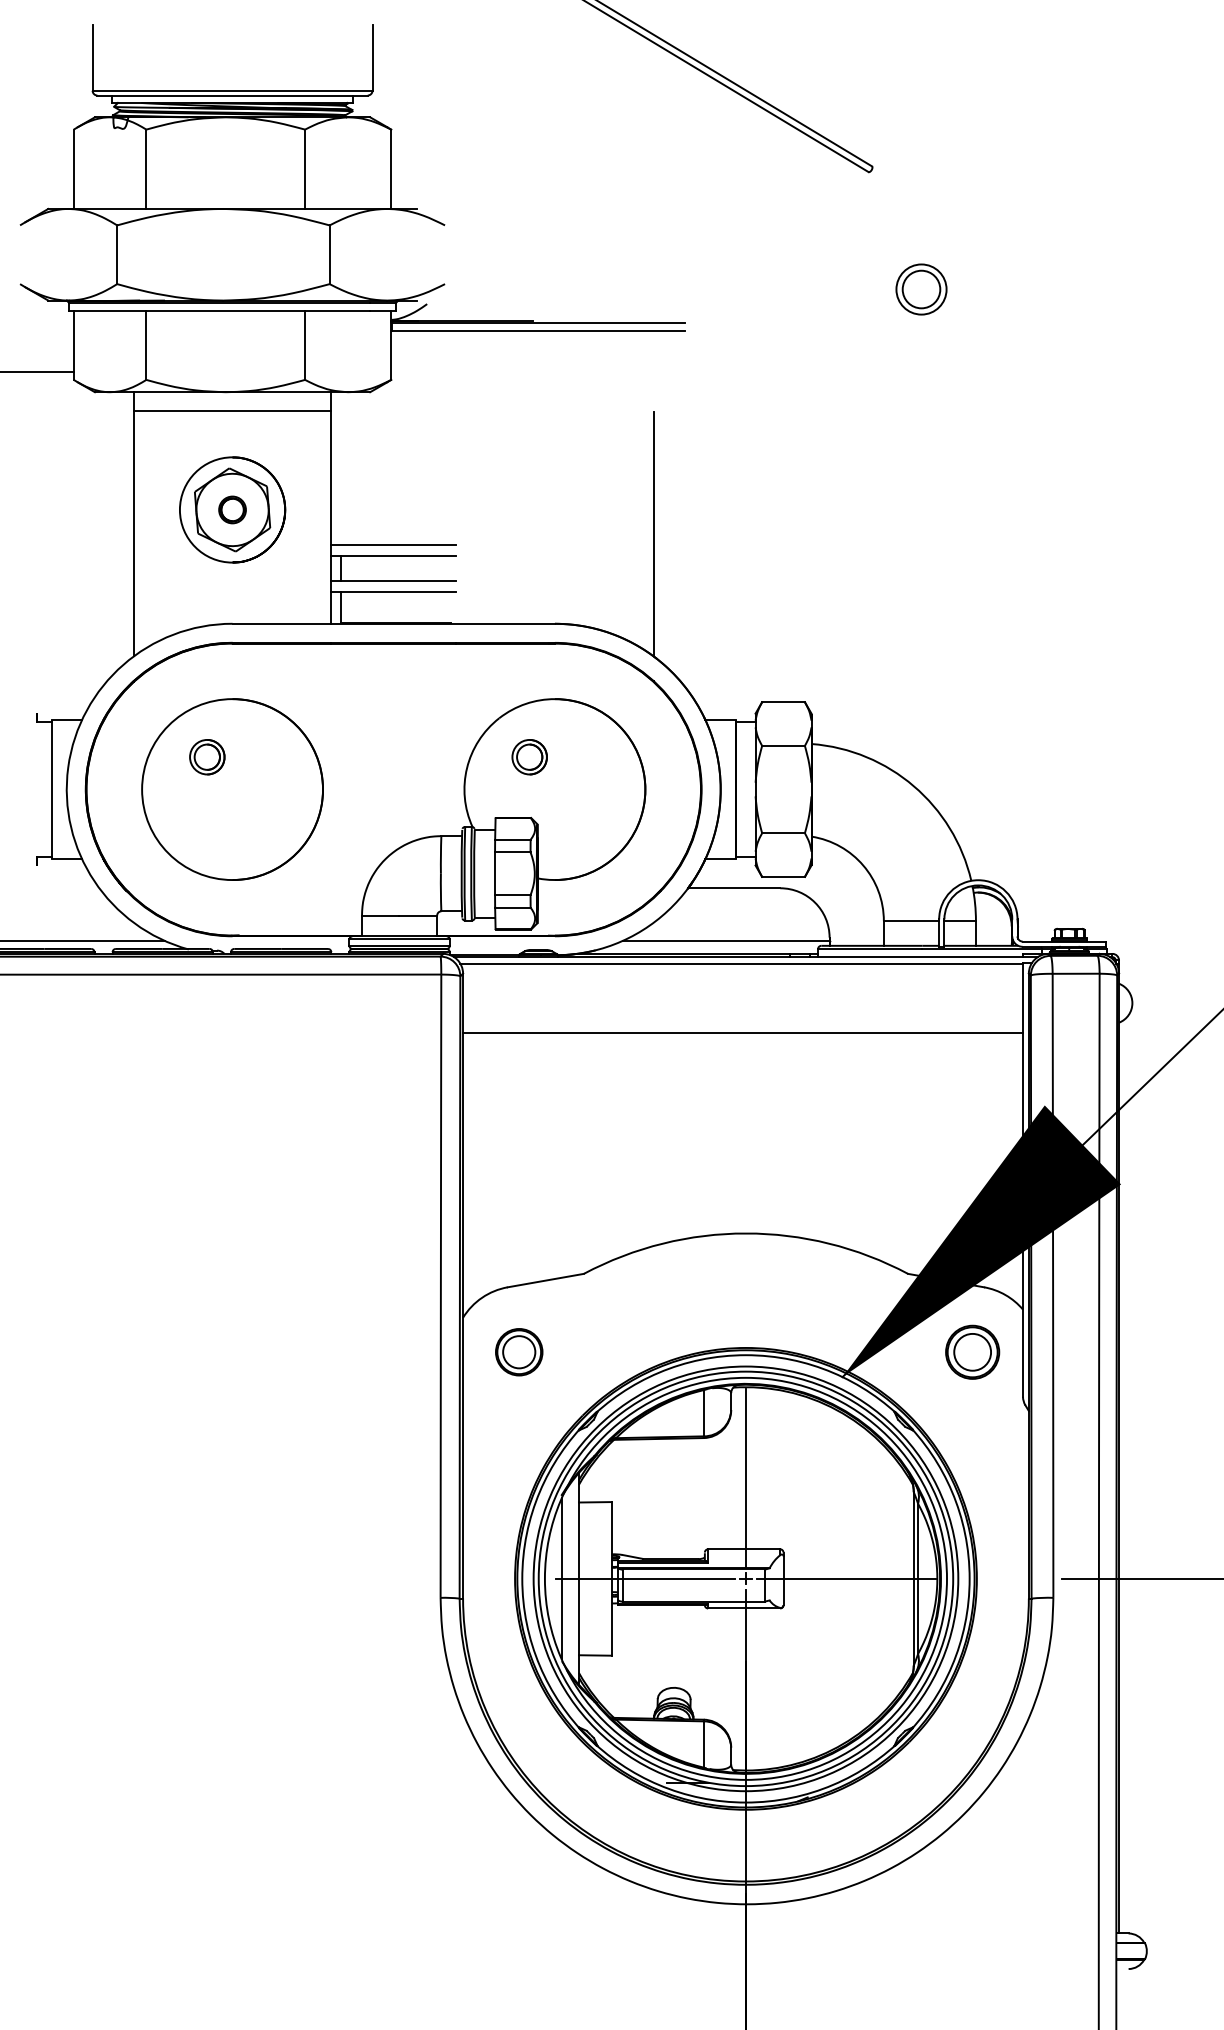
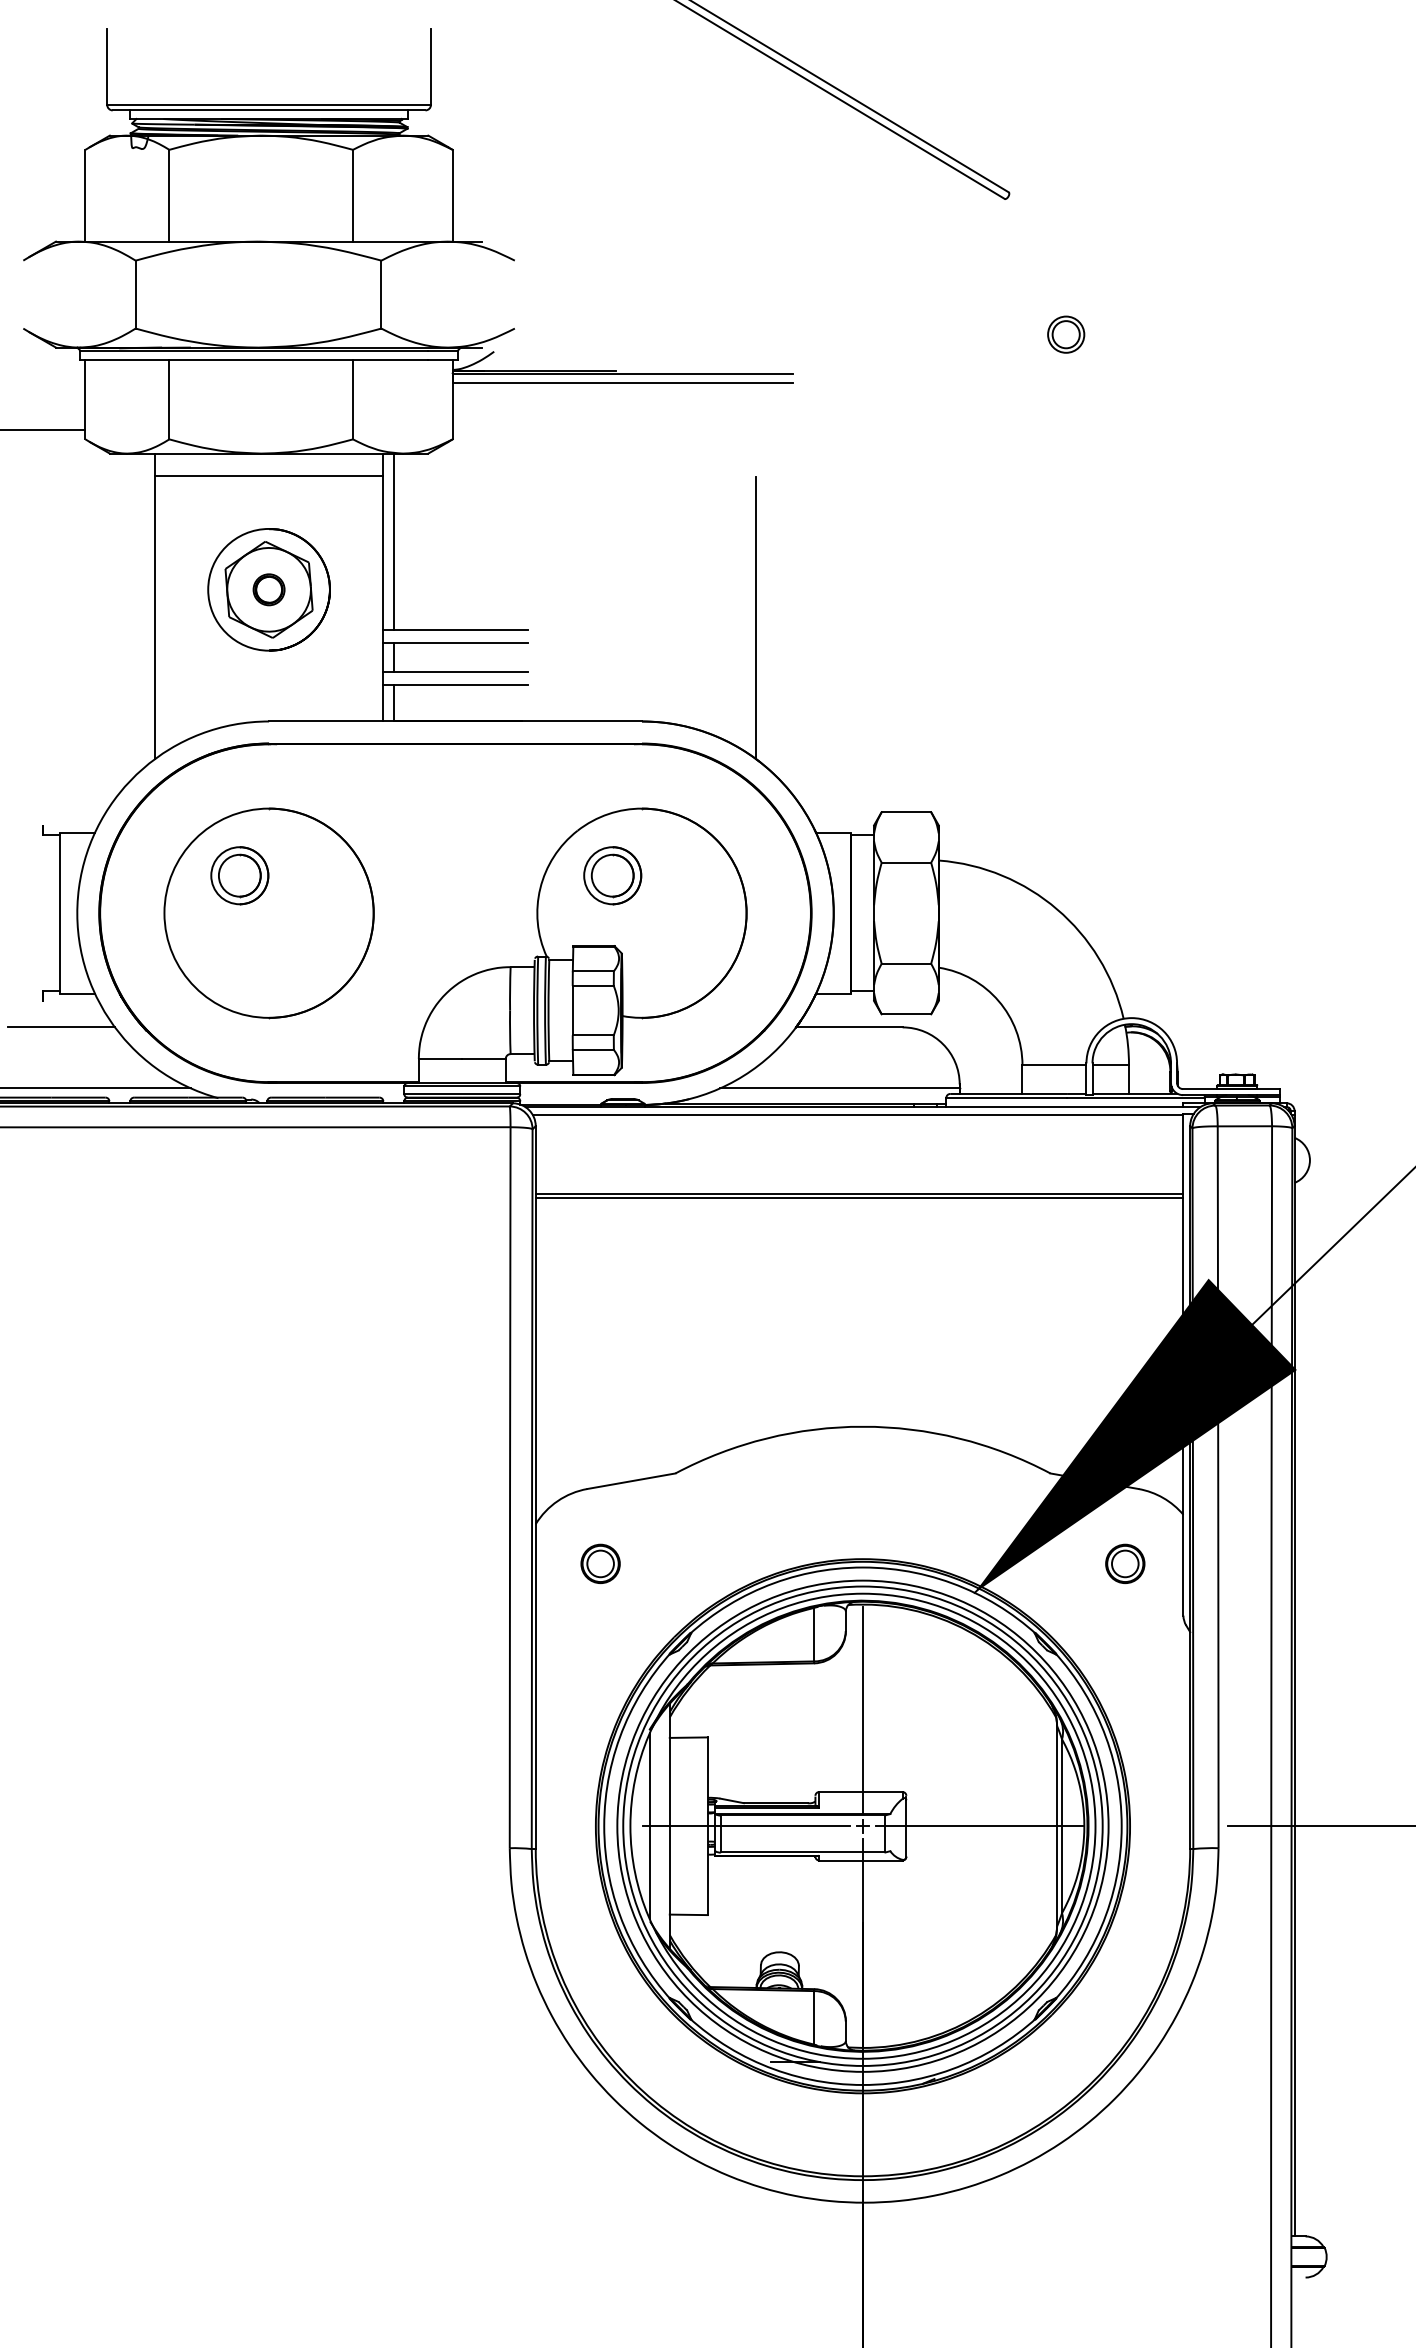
part: (921, 289) -> (1066, 334), size x0.62
line: (340, 468) -> (394, 541), added
part: (206, 756) -> (239, 875), size x1.43
part: (529, 756) -> (612, 875), size x1.43
line: (53, 888) -> (61, 1027), added
line: (742, 1036) -> (859, 1198), added
part: (519, 1351) -> (600, 1563), size x0.71
part: (972, 1351) -> (1125, 1563), size x0.62

